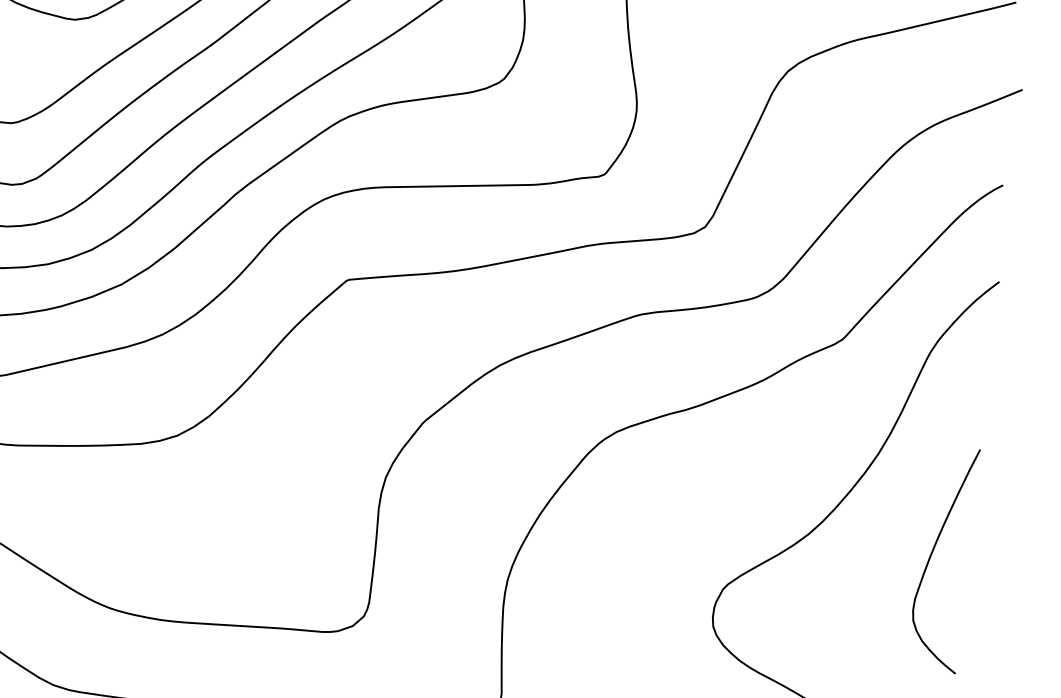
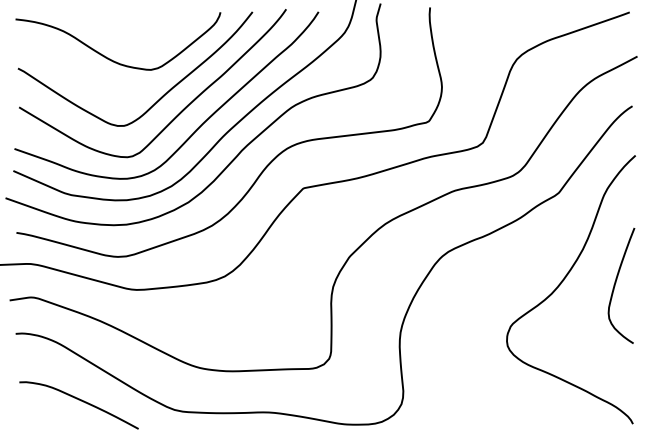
curve: (934, 553) -> (616, 283), moved

